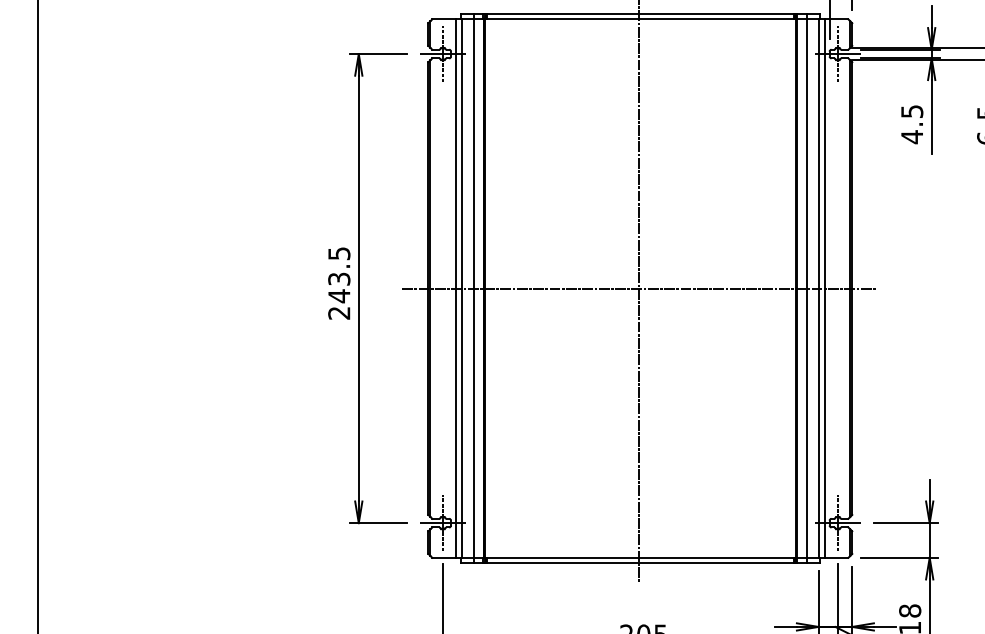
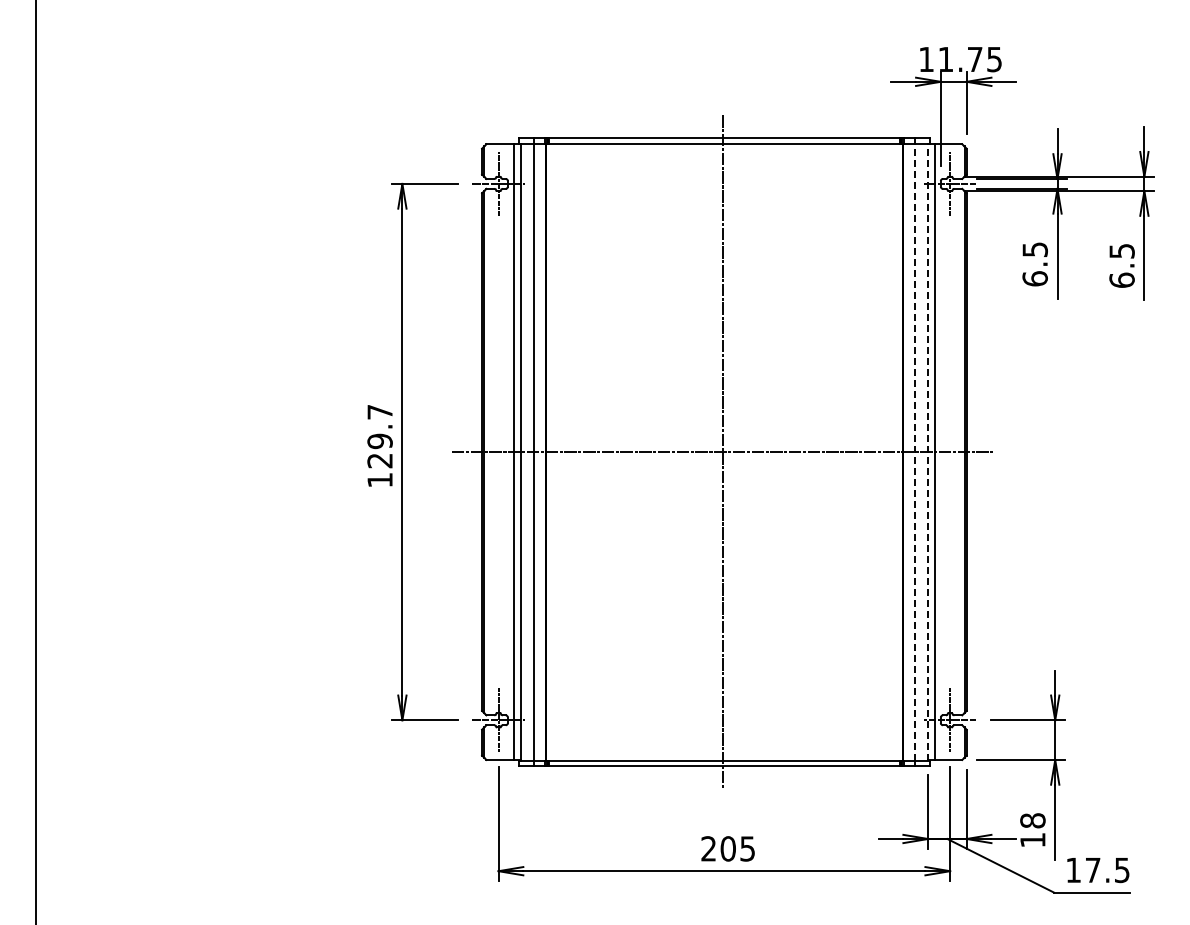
text: (911, 136) -> (1034, 278), 4.5 -> 6.5
text: (338, 283) -> (379, 446), 243.5 -> 129.7
line: (806, 288) -> (914, 451), solid -> dashed
line: (818, 288) -> (928, 451), solid -> dashed

